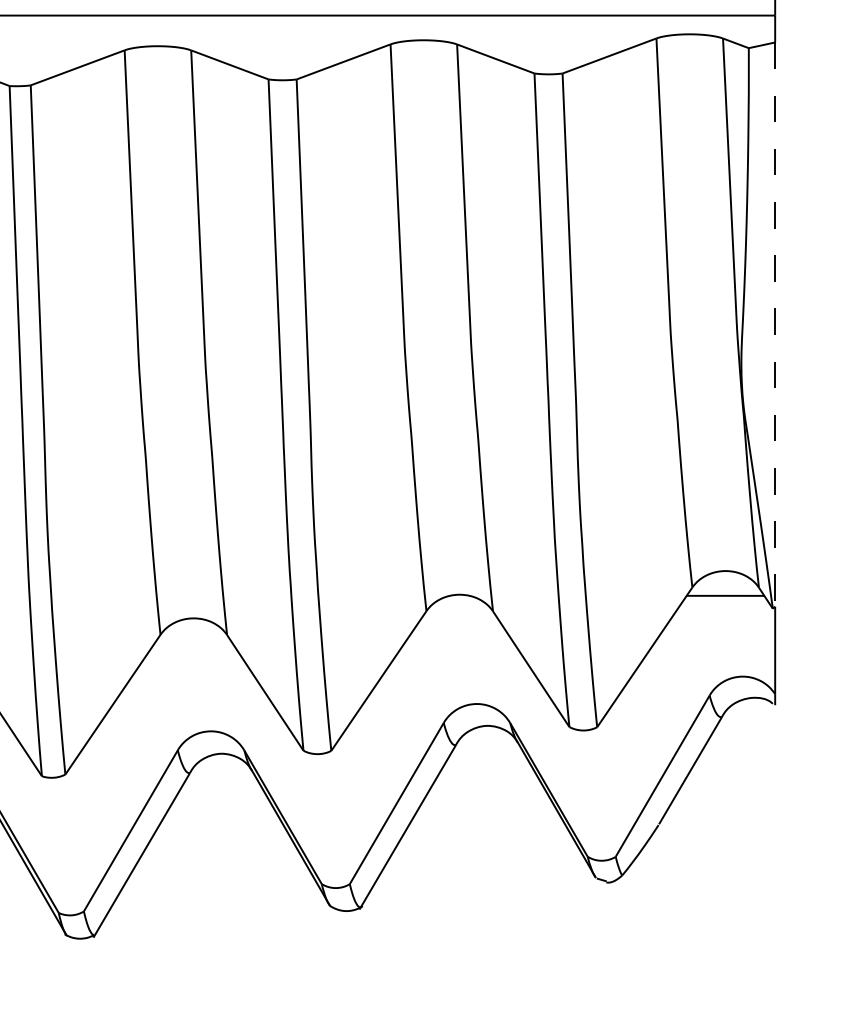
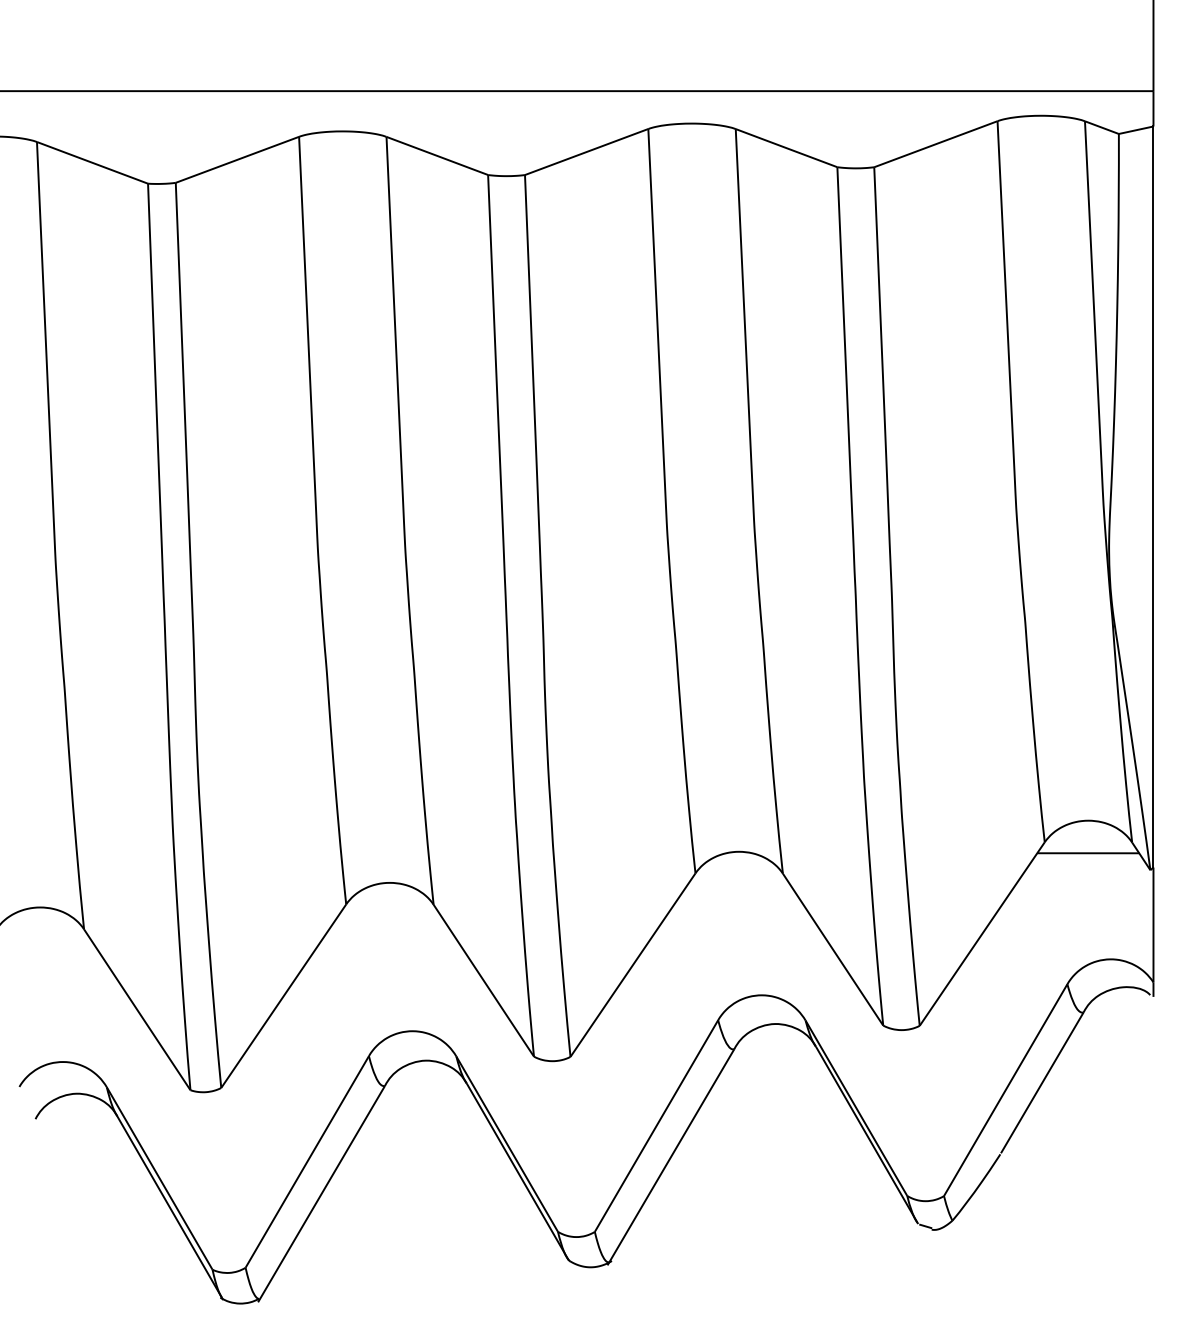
line: (775, 324) -> (1153, 497), dashed -> solid

